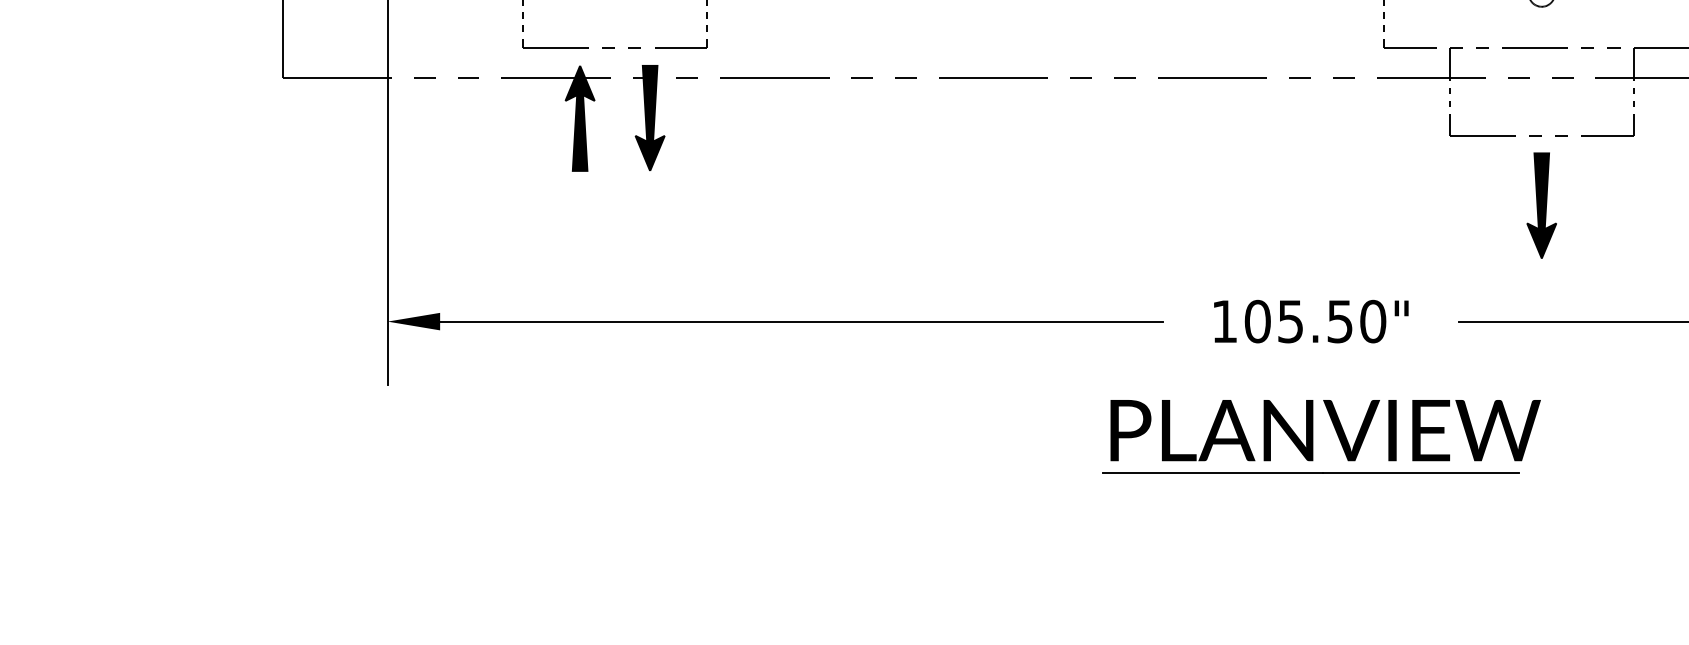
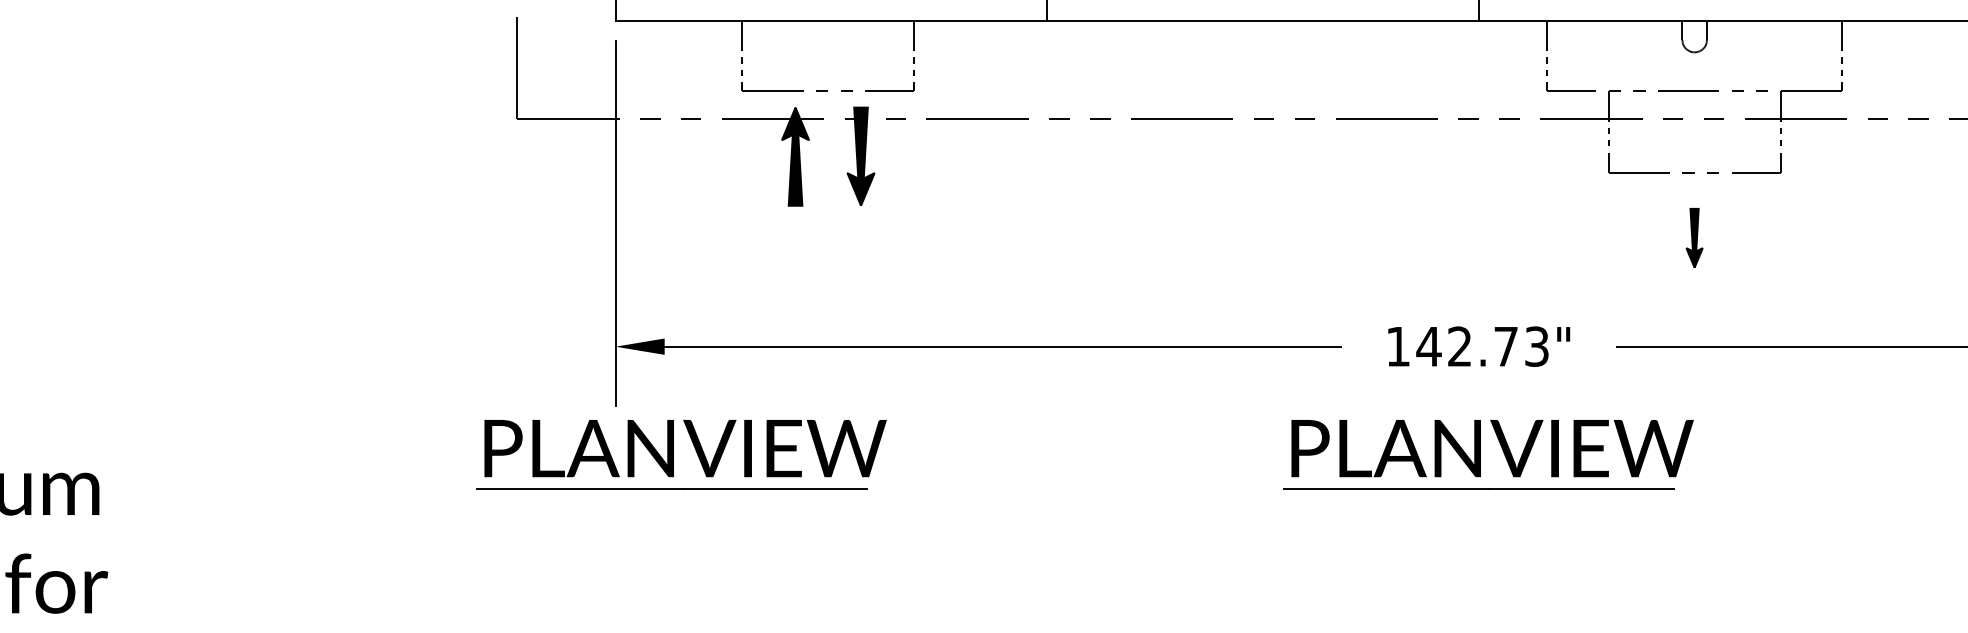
part: (1541, 204) -> (1694, 237), size x0.6
text: (1314, 321) -> (1482, 346), 105.50" -> 142.73"
part: (449, 436) -> (673, 454), added

